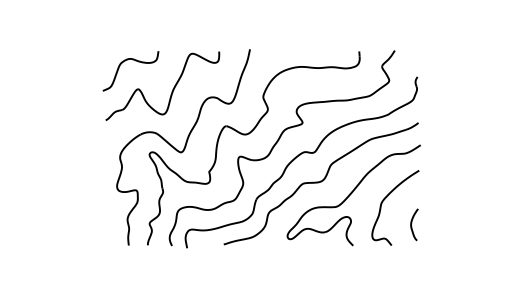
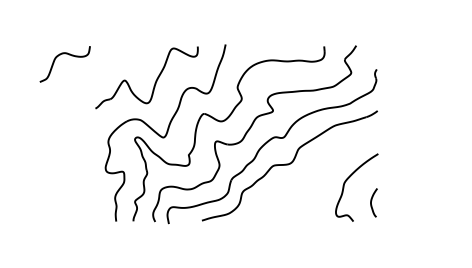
curve: (125, 61) -> (60, 55), moved
part: (352, 195) -> (318, 176), removed

